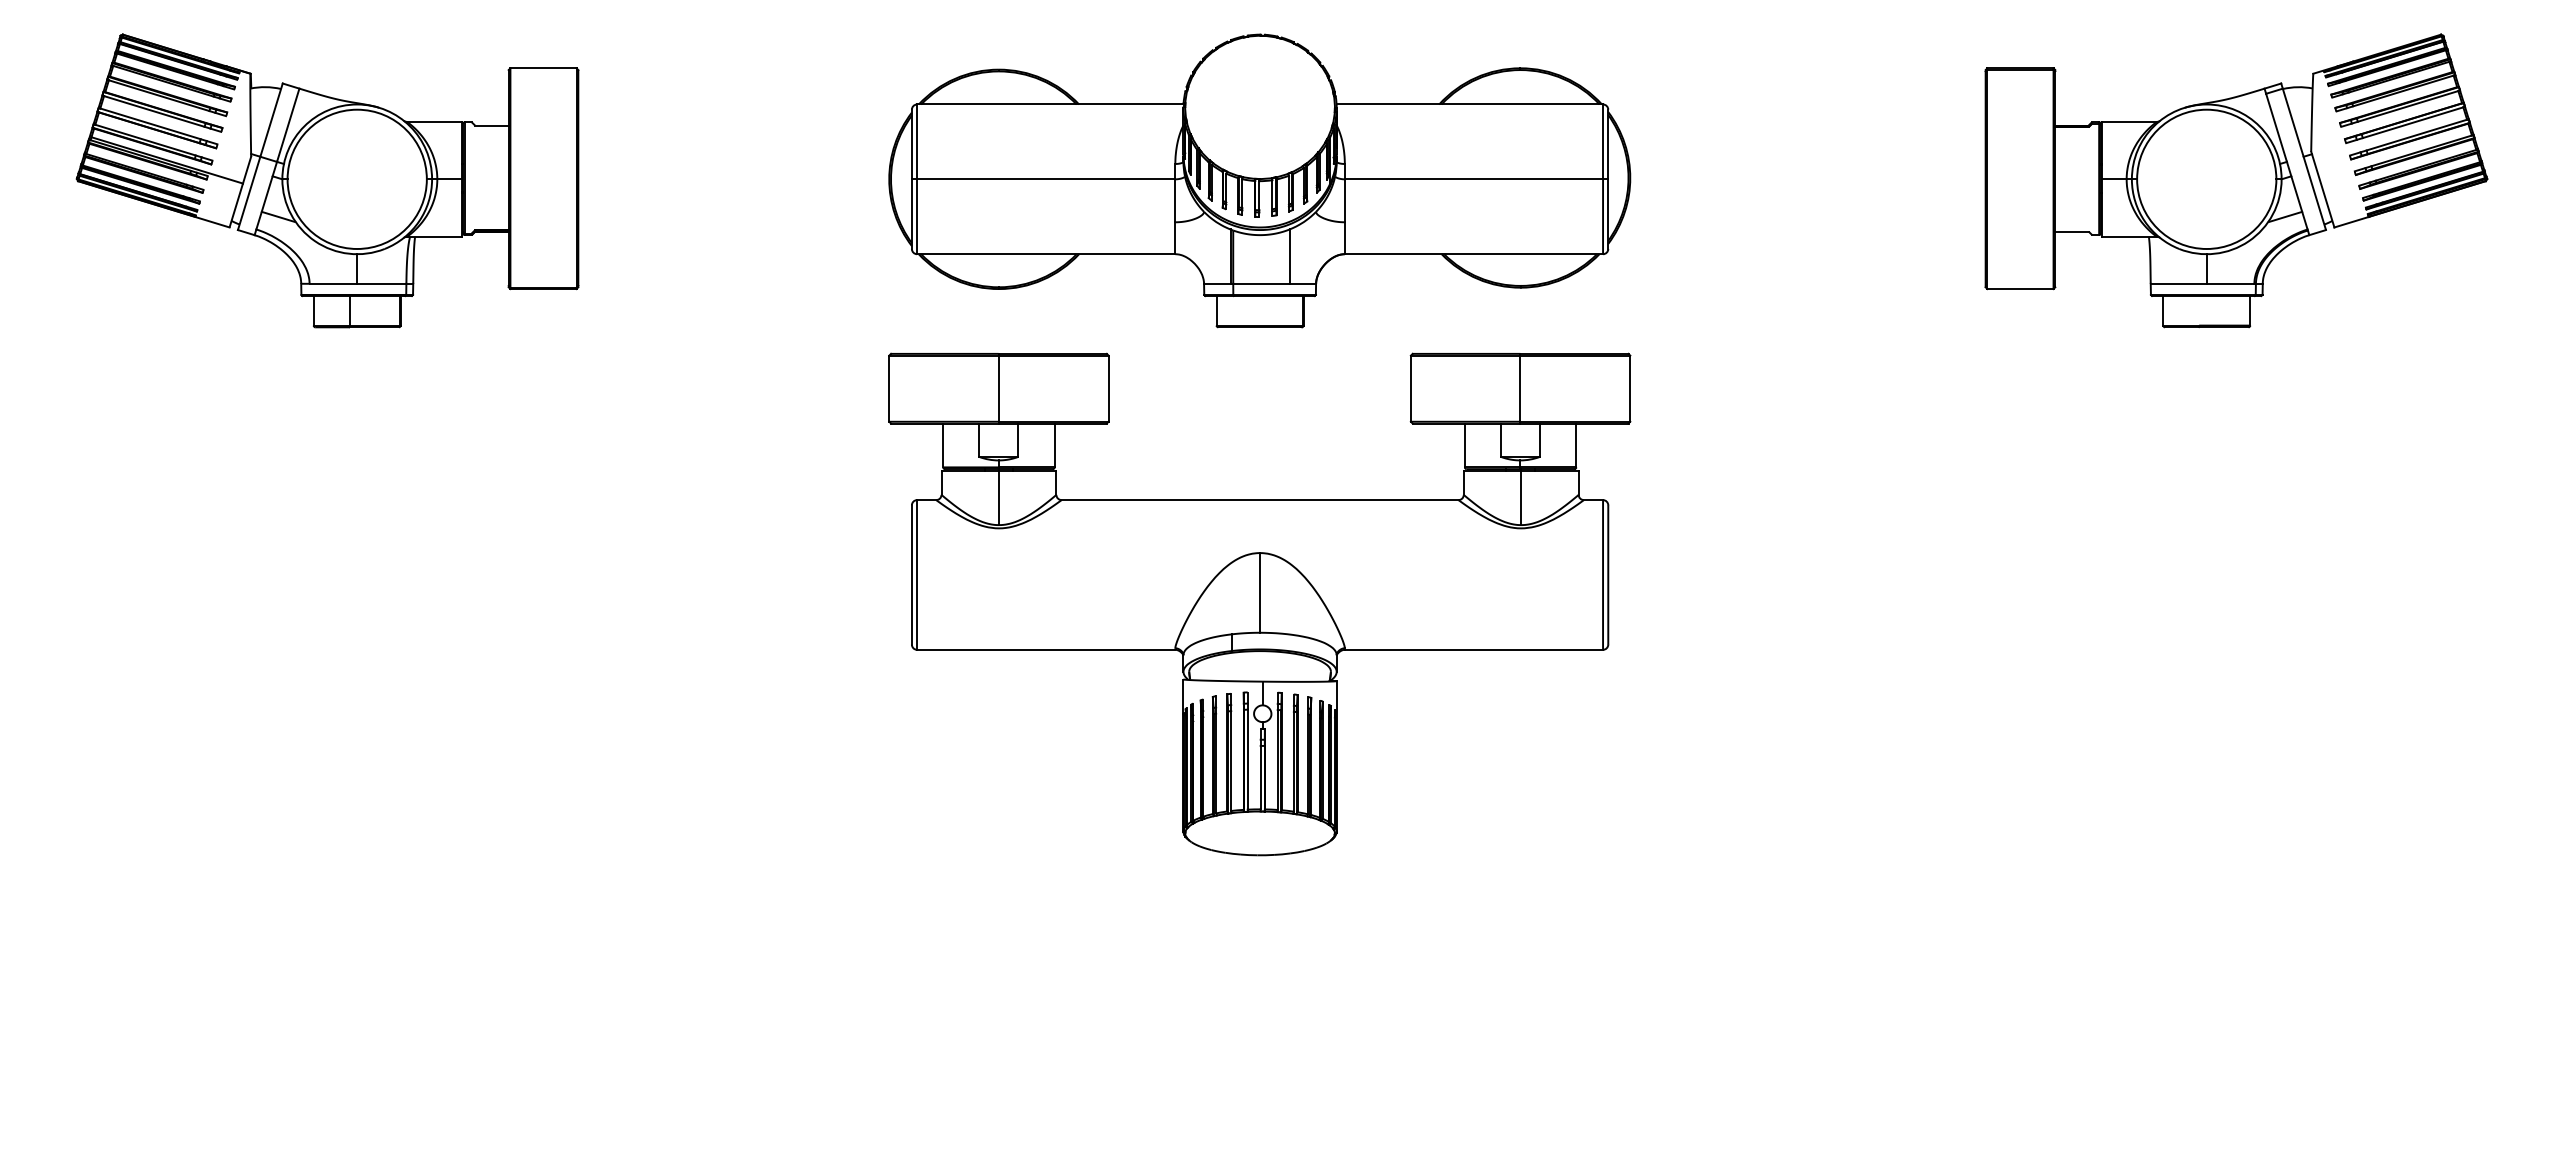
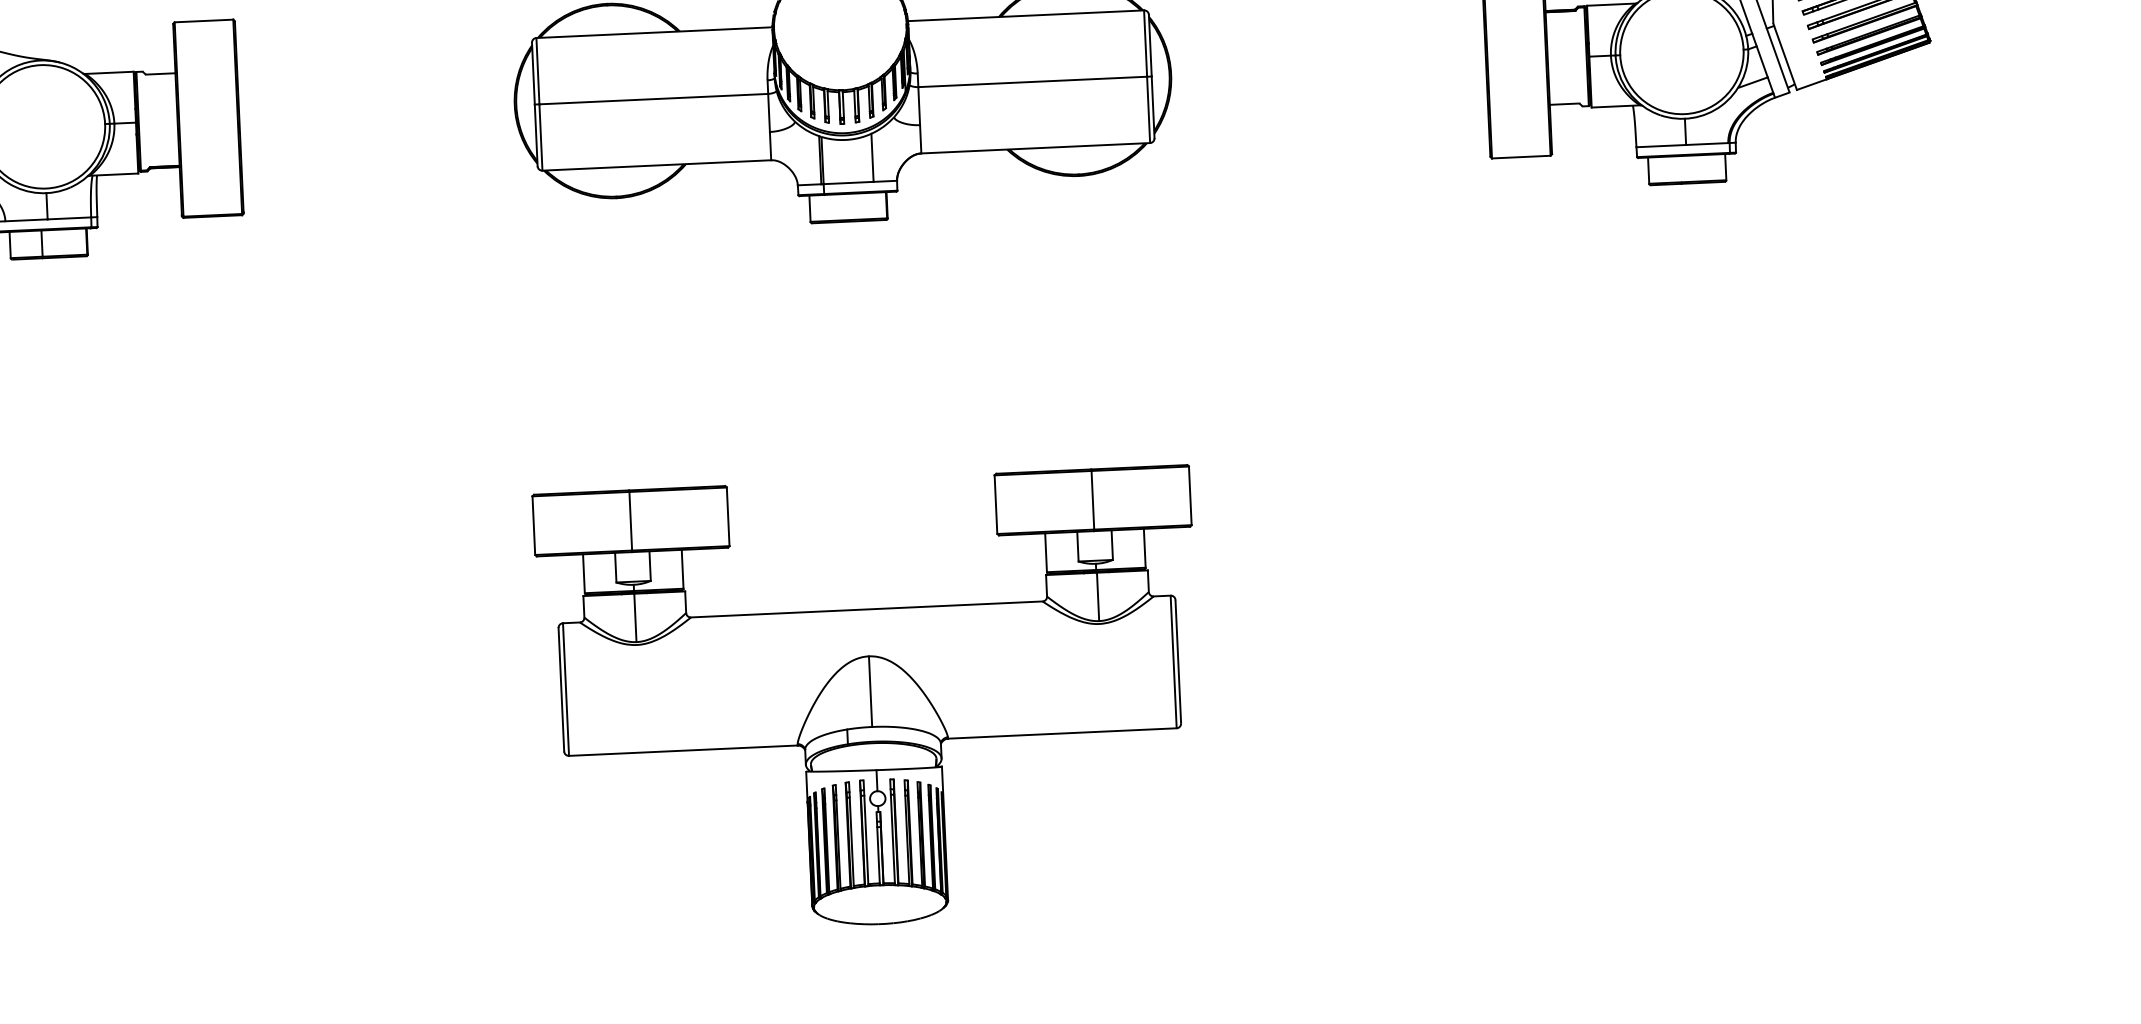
part: (1259, 604) -> (870, 701), moved

